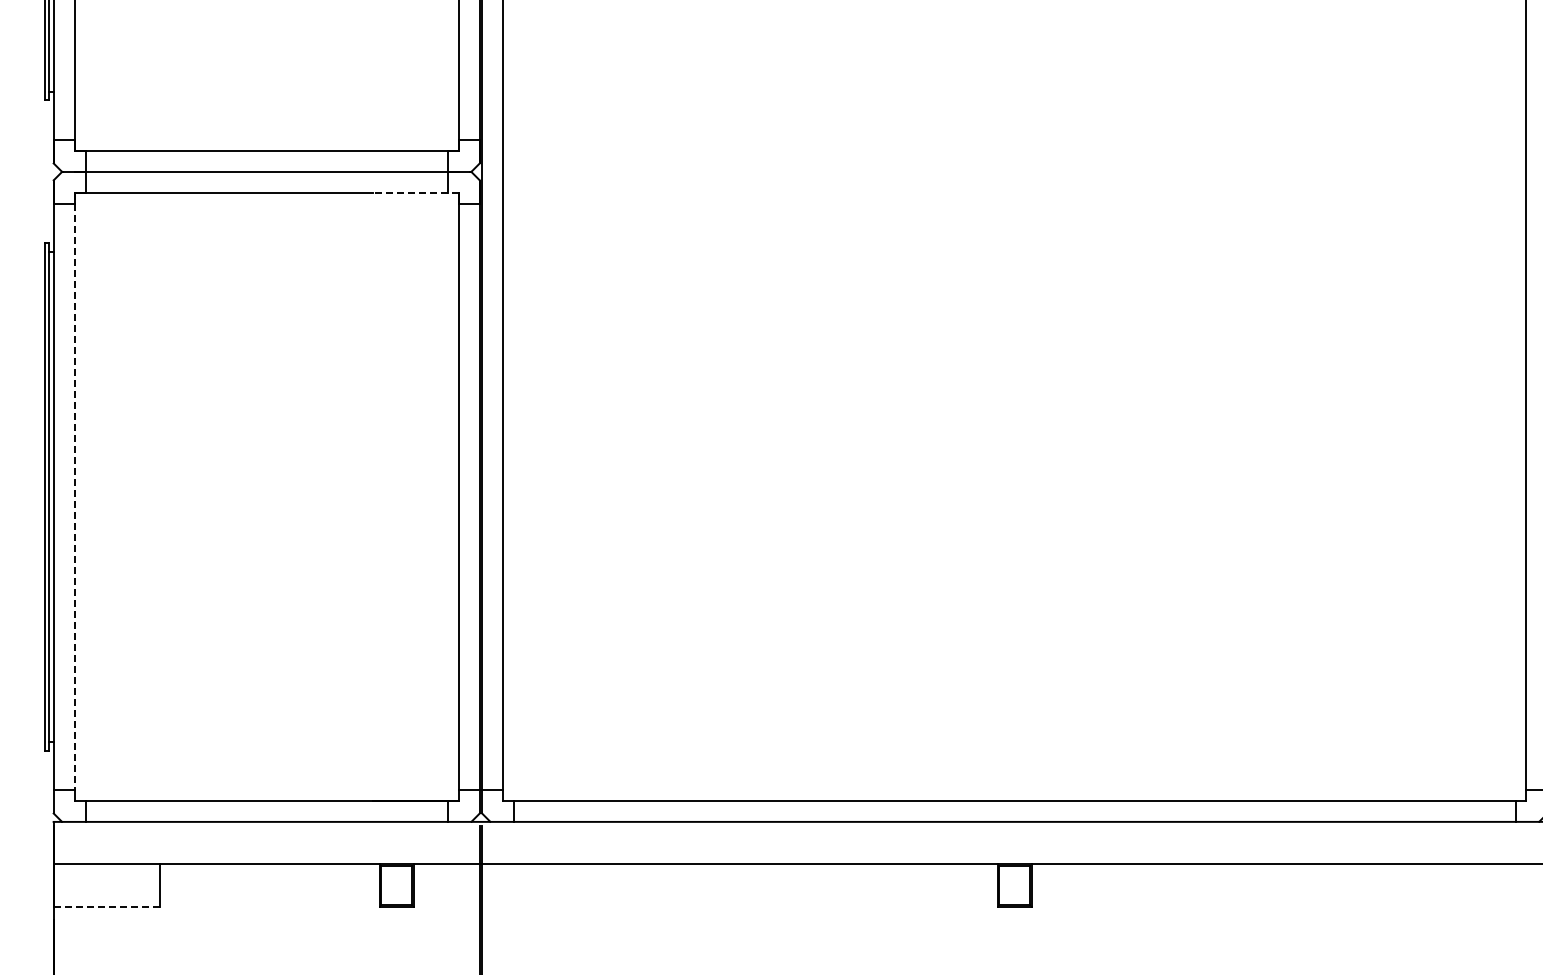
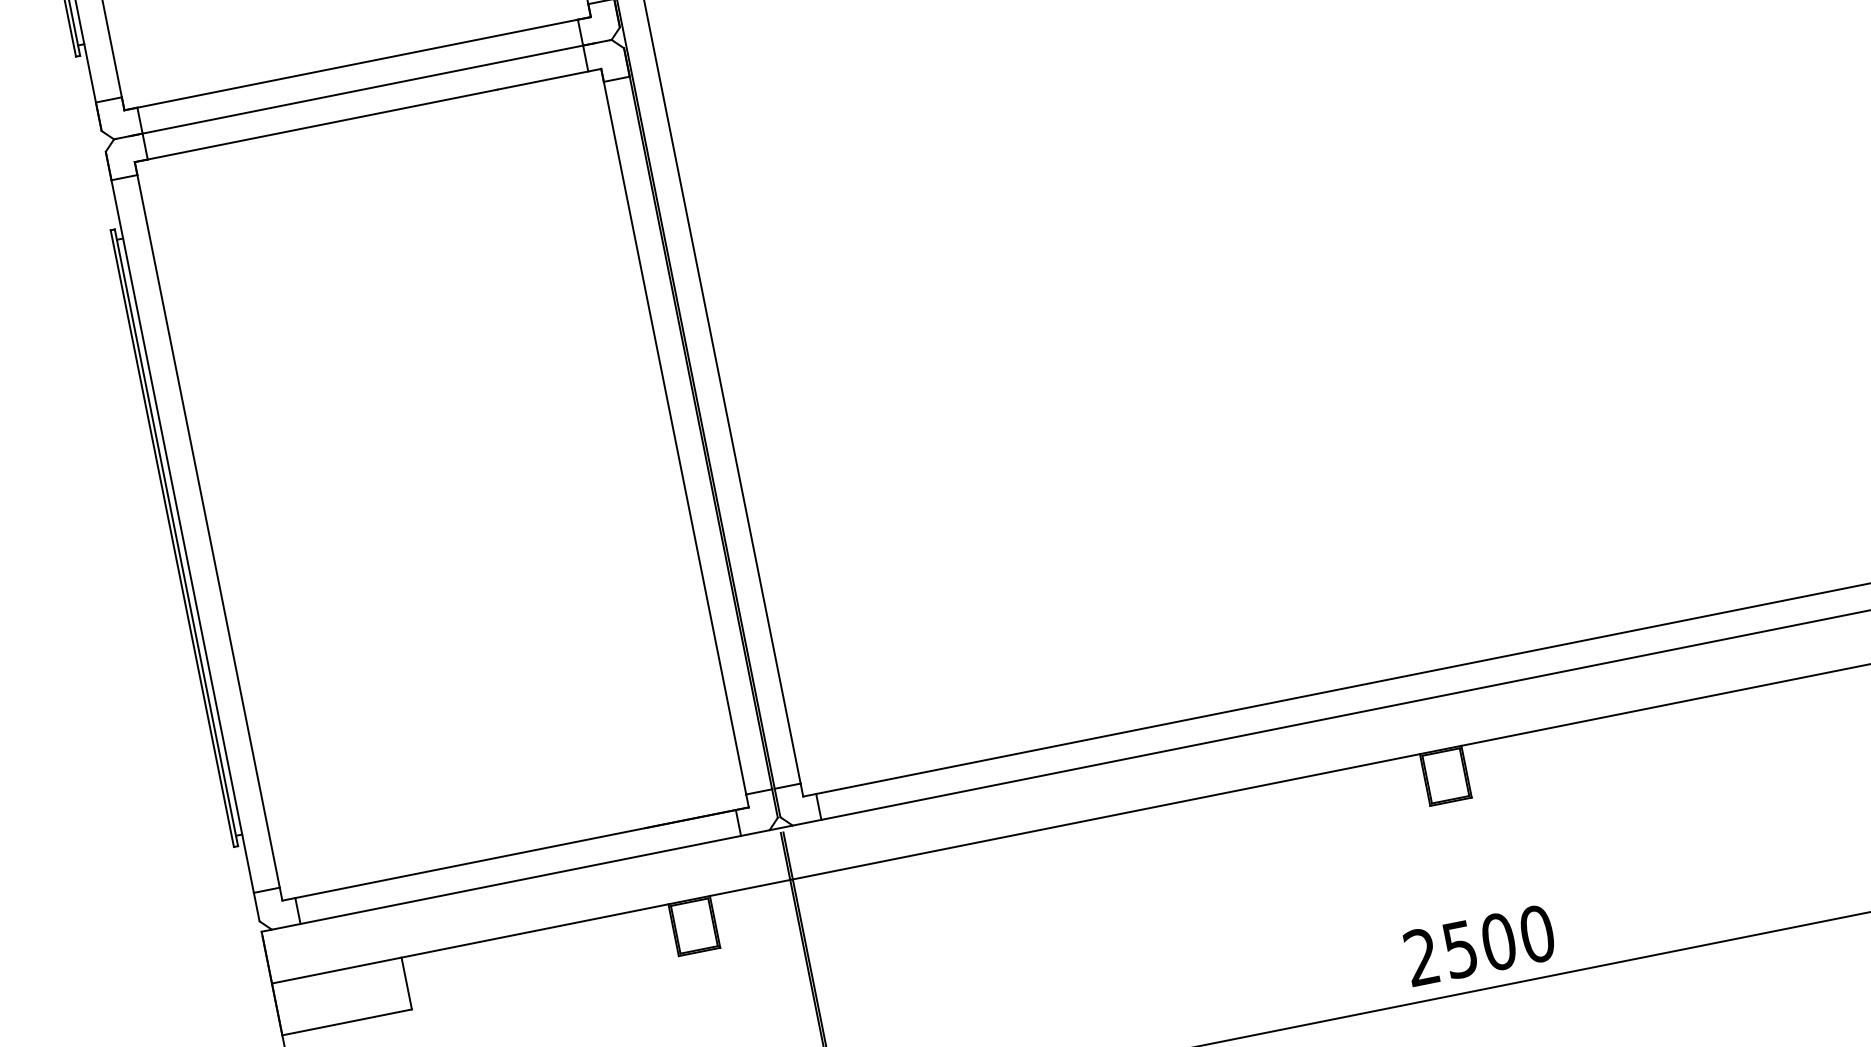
line: (415, 193) -> (548, 79), dashed -> solid
line: (74, 492) -> (207, 526), dashed -> solid
line: (107, 907) -> (347, 1022), dashed -> solid

